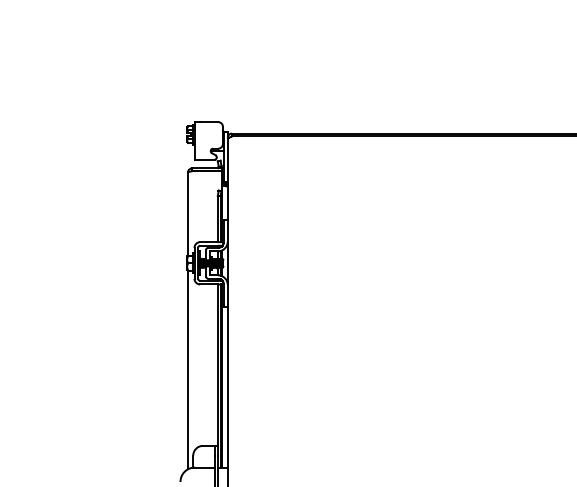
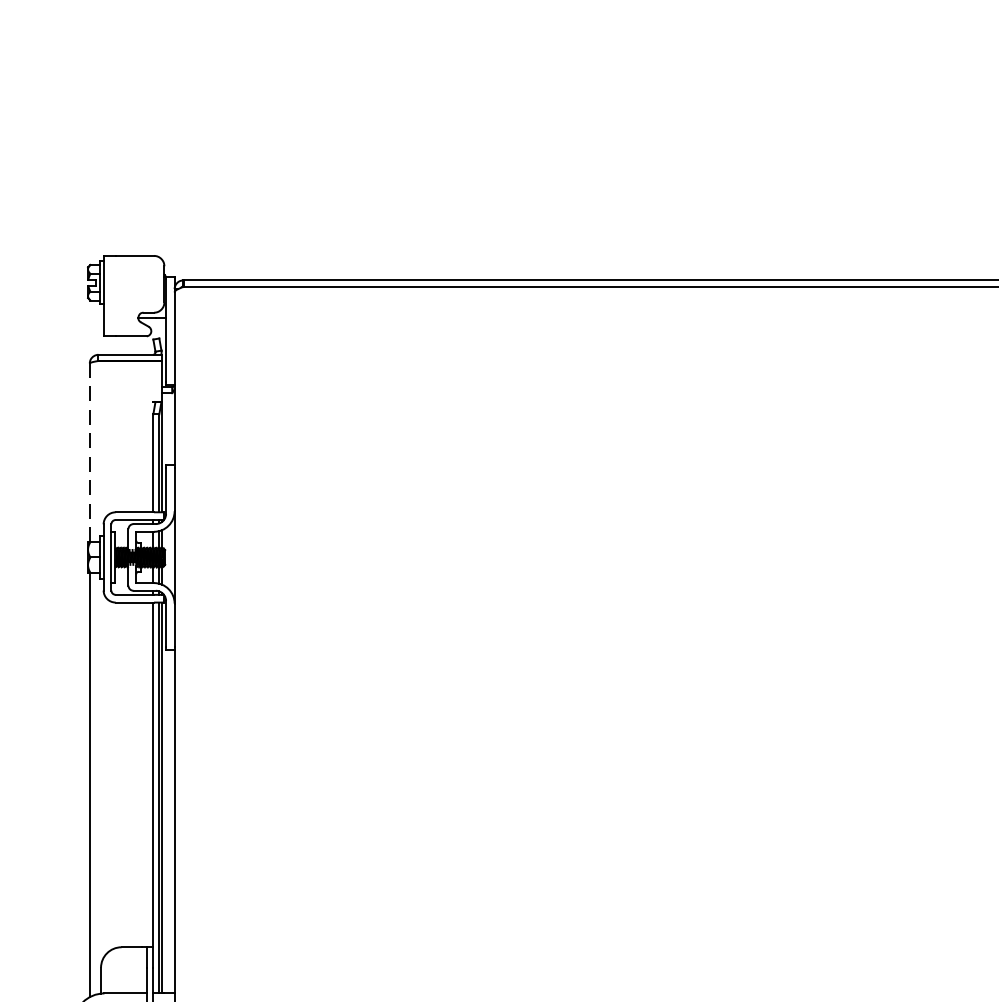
line: (188, 214) -> (90, 453), solid -> dashed

